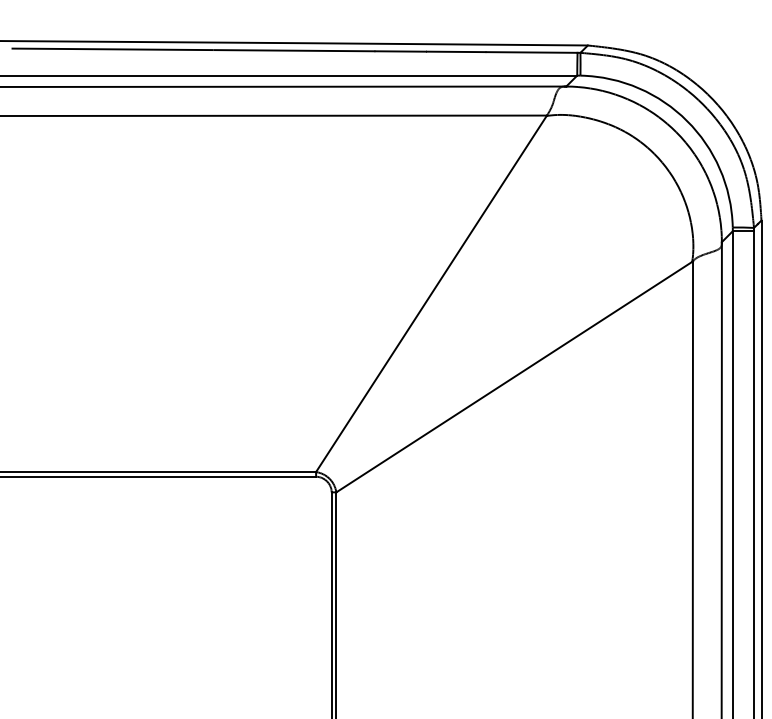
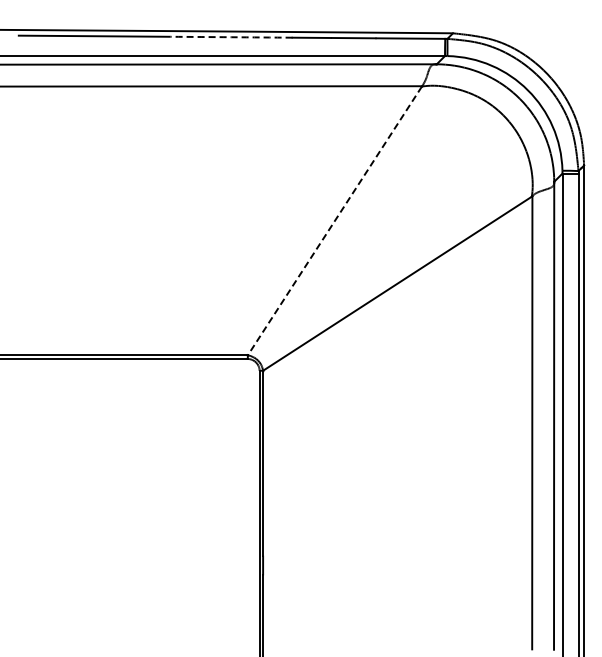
arc: (294, 51) -> (231, 37), solid -> dashed
line: (430, 294) -> (334, 221), solid -> dashed

